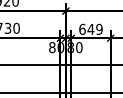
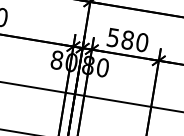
text: (90, 28) -> (127, 38), 649 -> 580

